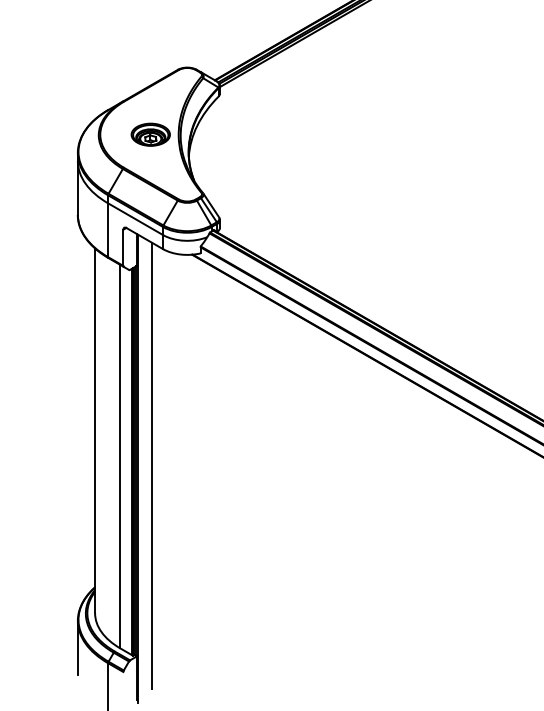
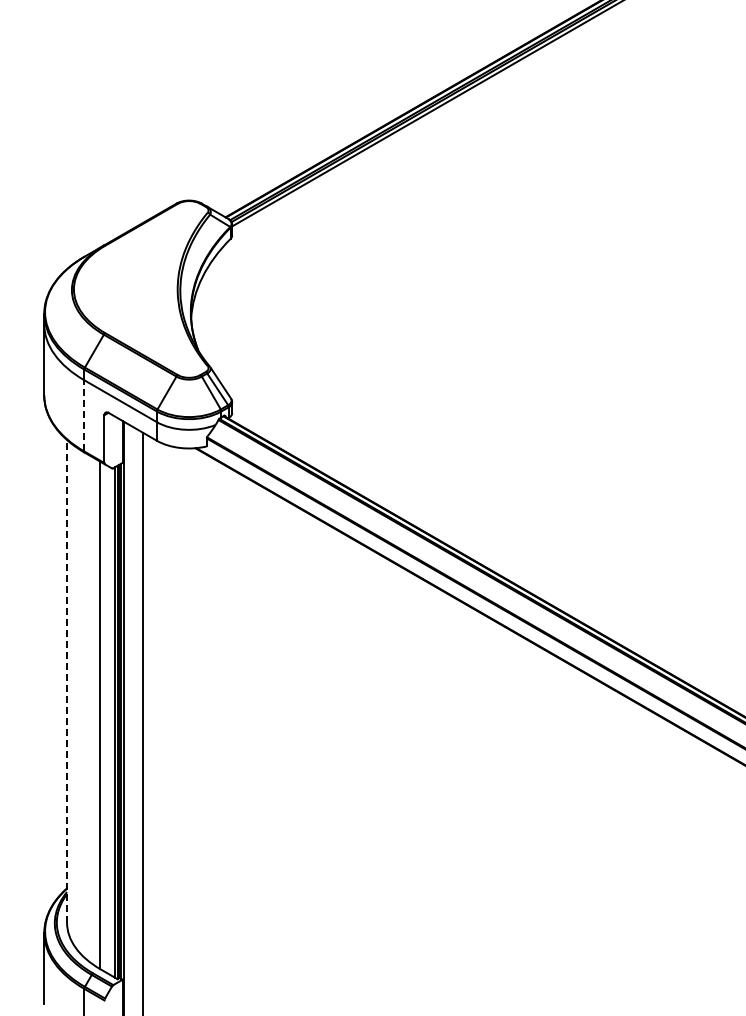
part: (150, 134) -> (140, 288), removed
line: (108, 229) -> (84, 415), solid -> dashed
line: (95, 430) -> (67, 680), solid -> dashed

